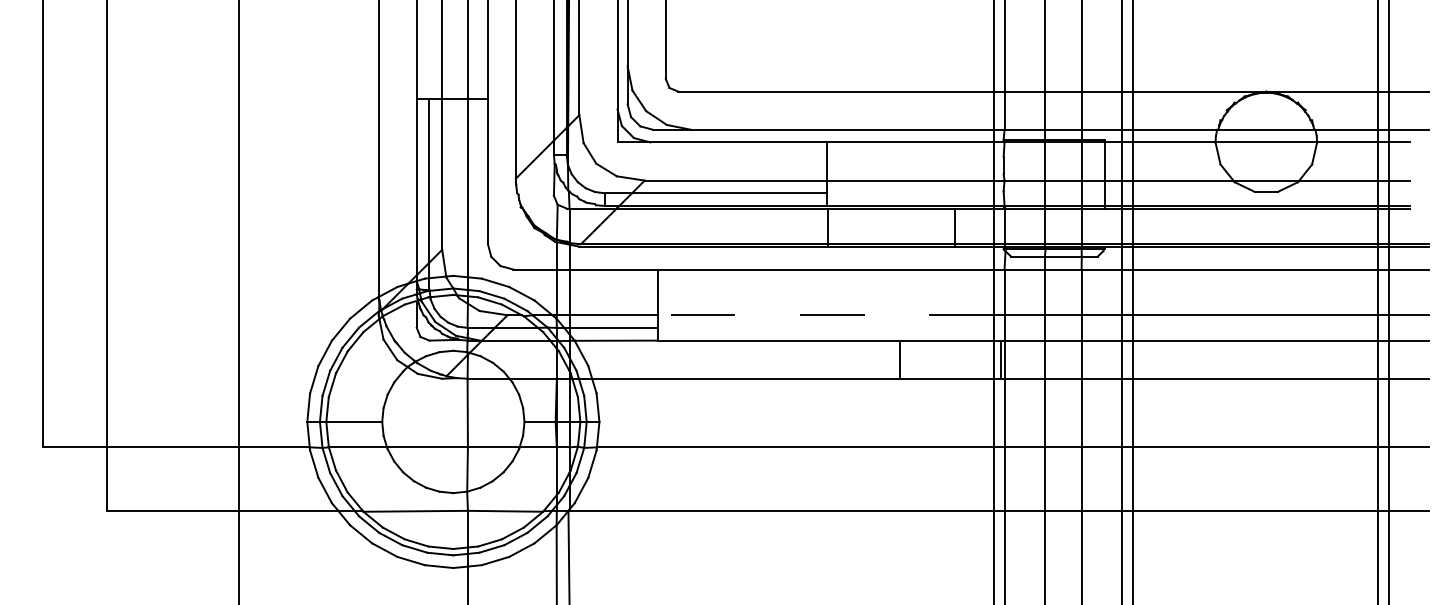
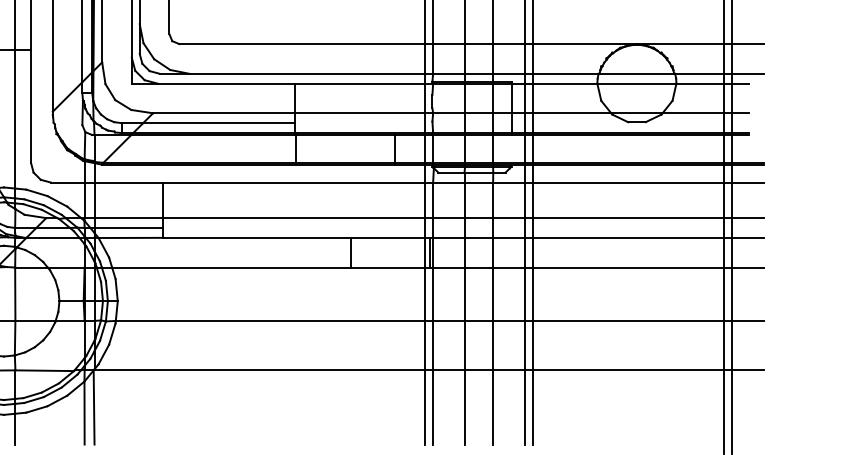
line: (825, 315) -> (293, 218), dashed -> solid

